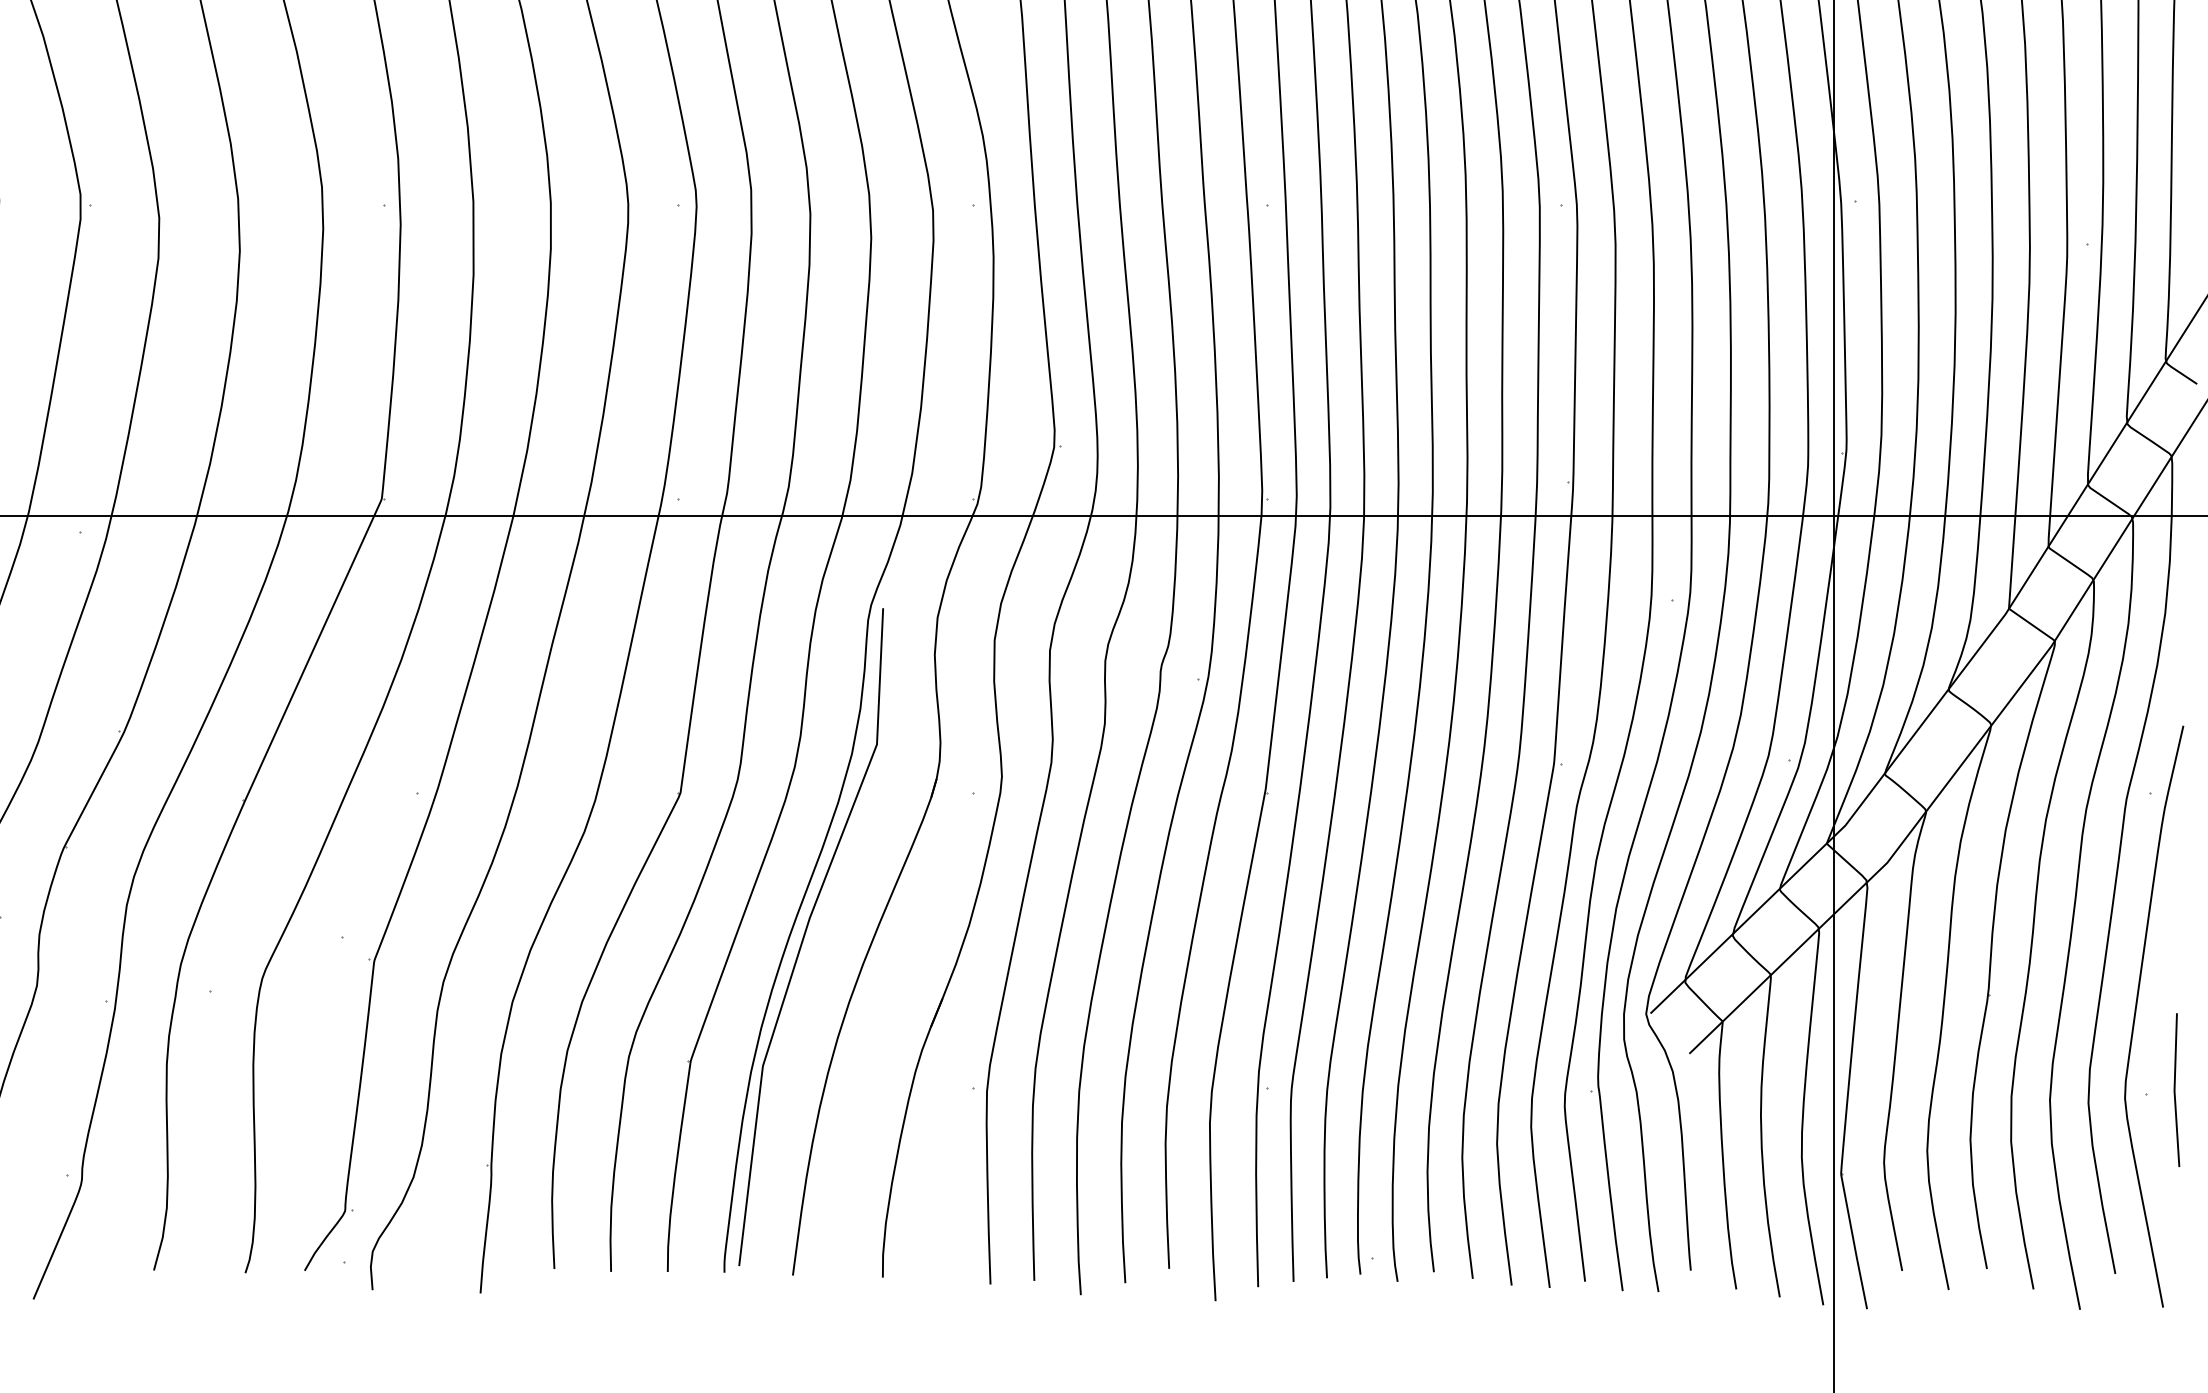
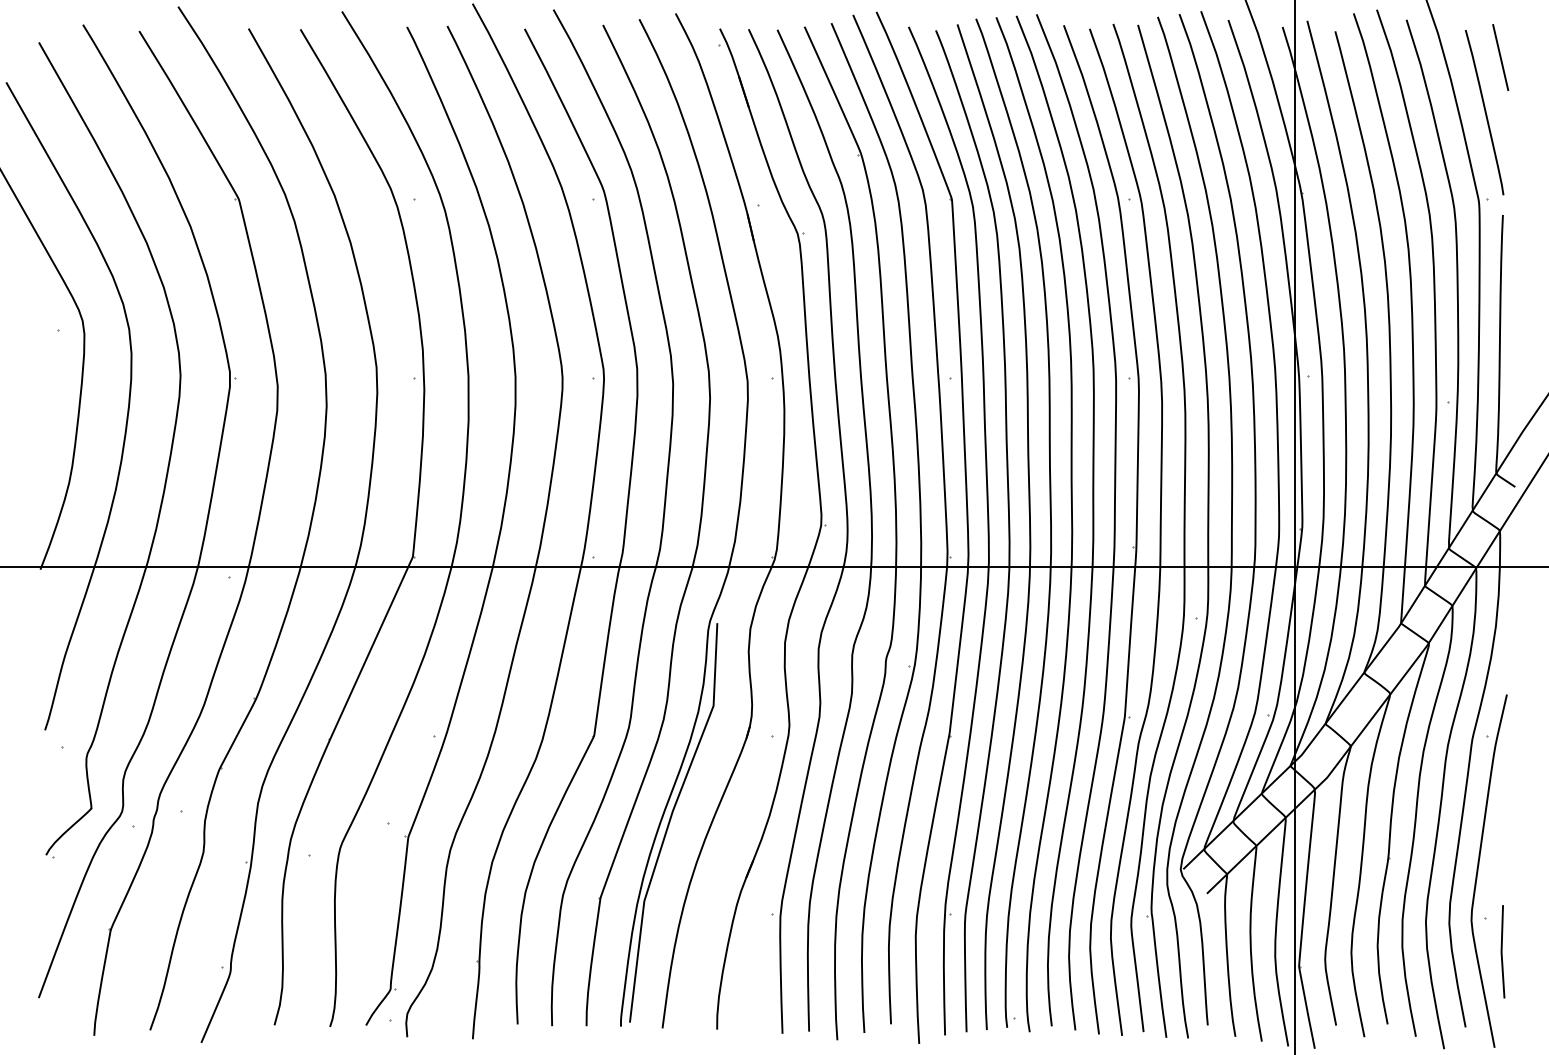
line: (2176, 1089) -> (1502, 951), moved

